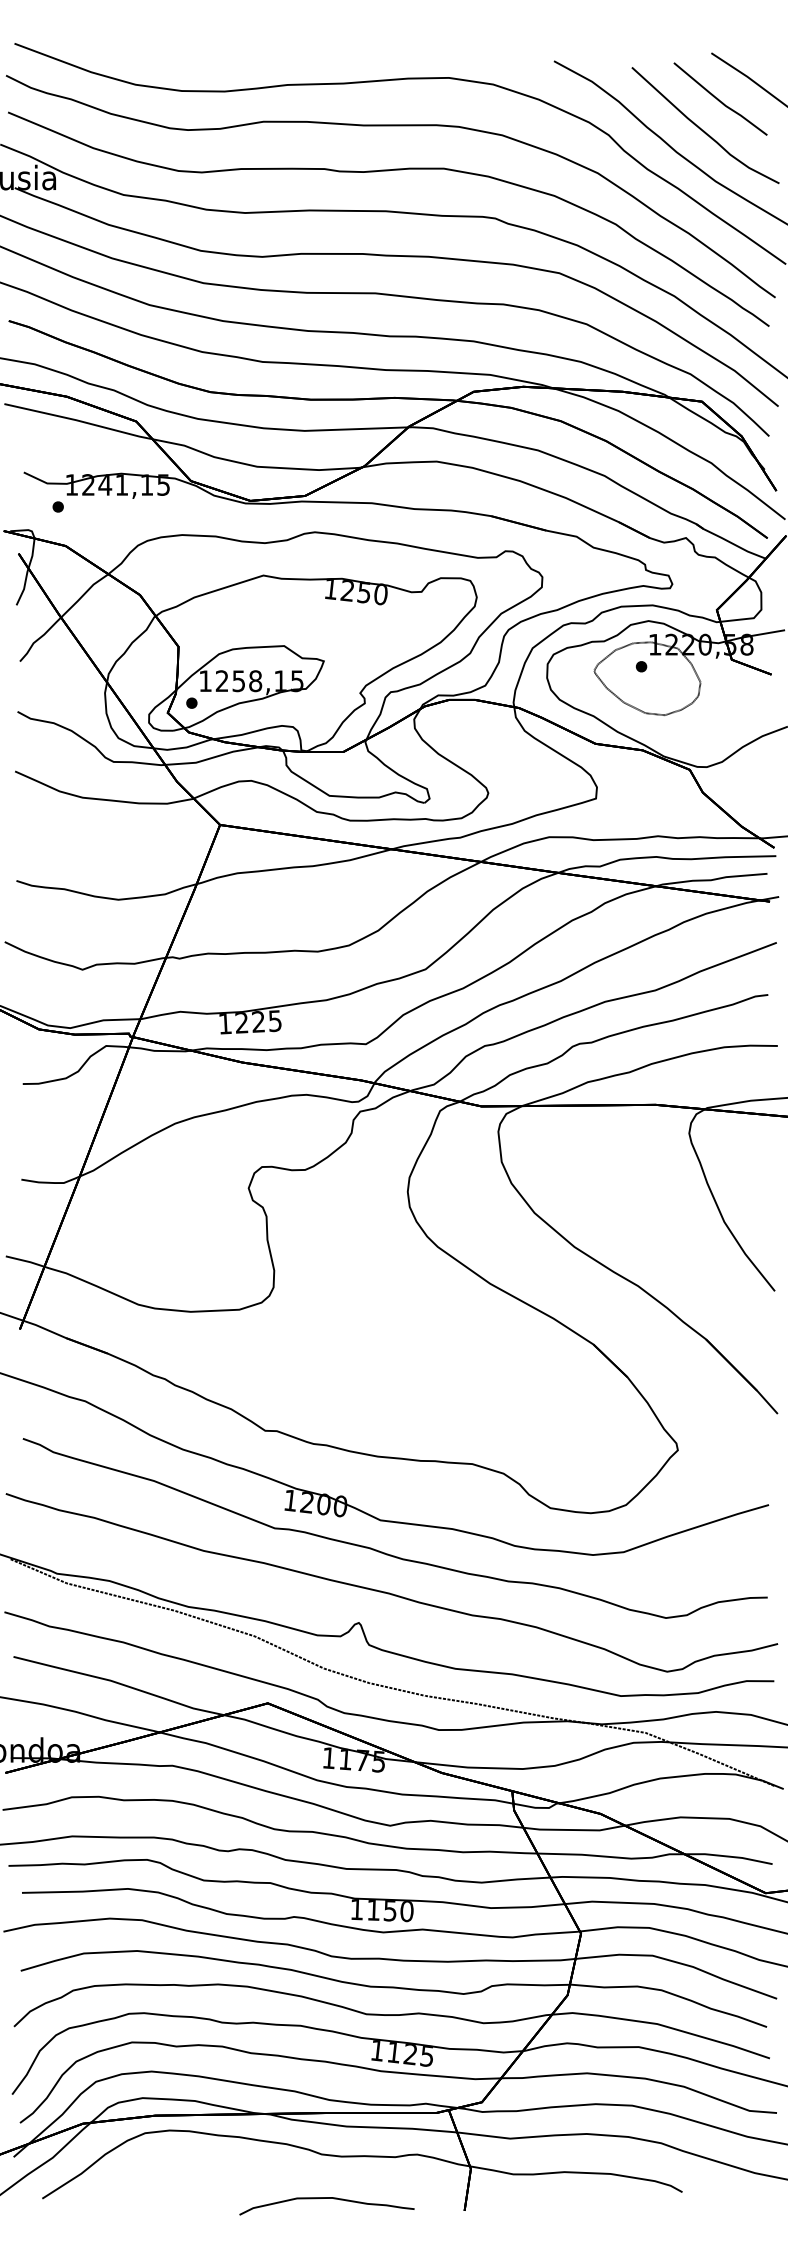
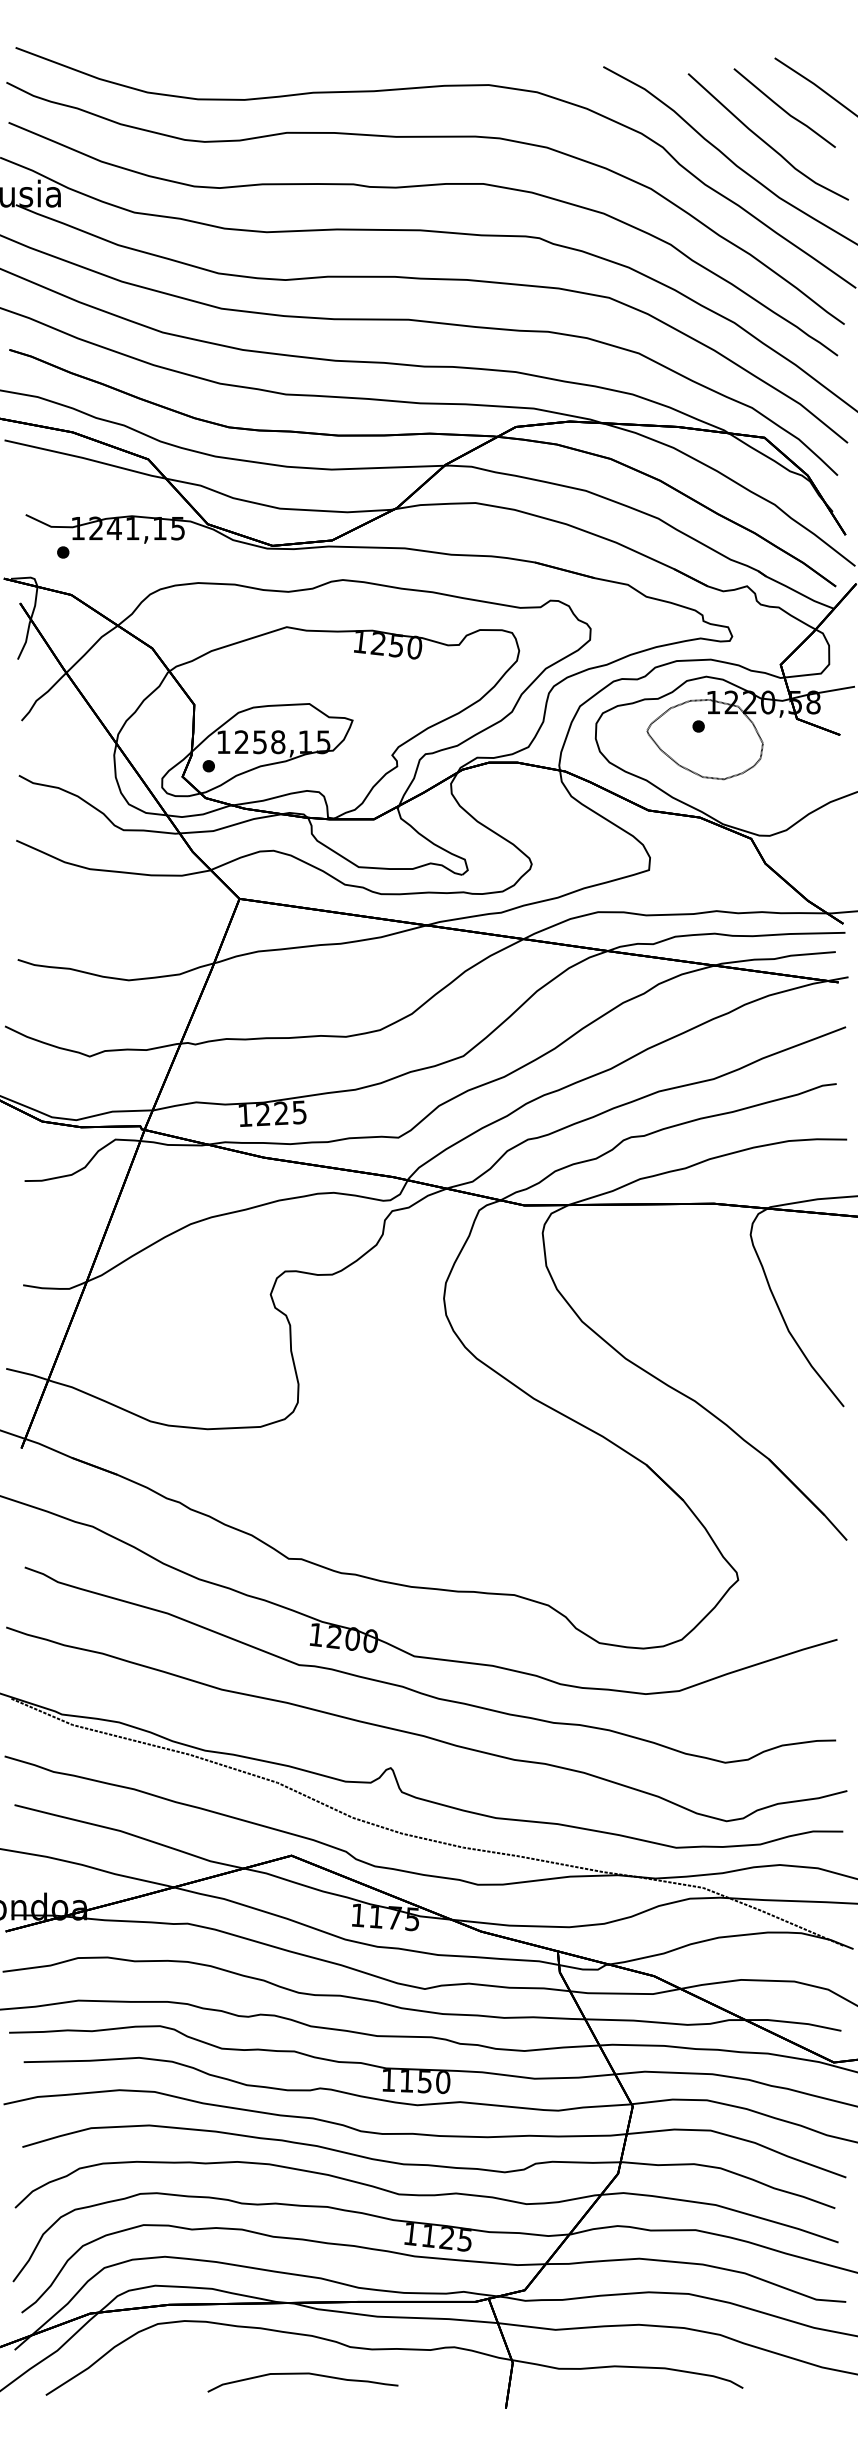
curve: (326, 2198) -> (302, 2374), moved

